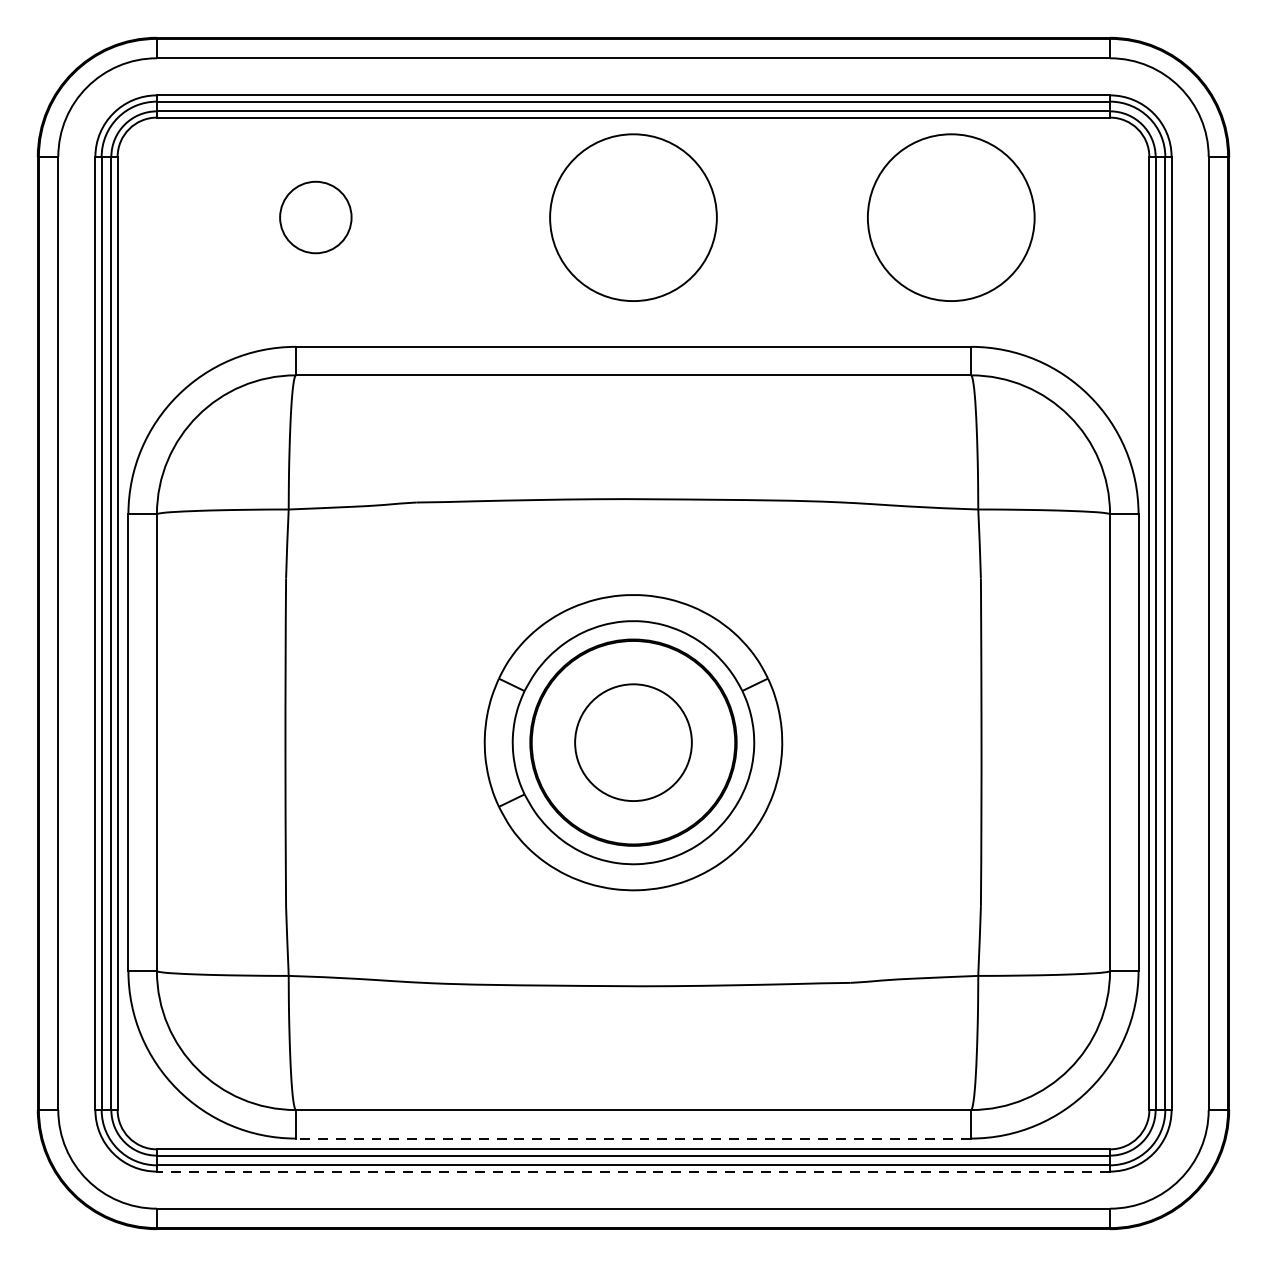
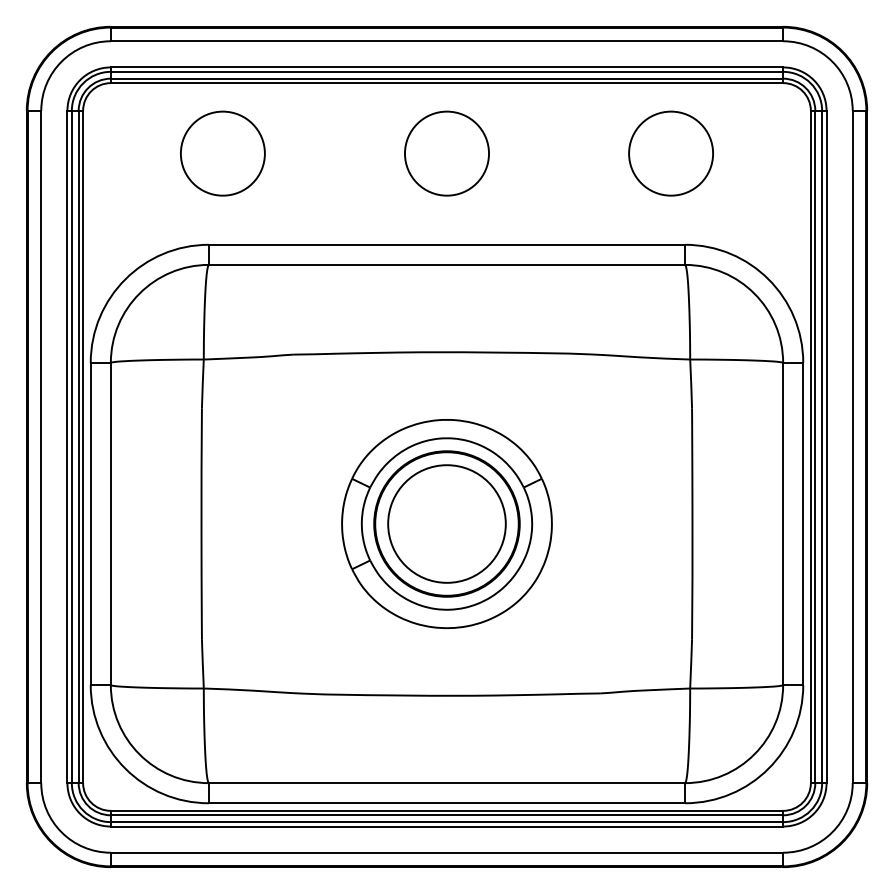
circle: (315, 217) -> (222, 153), size x1.67
circle: (632, 217) -> (446, 153), size x0.71
circle: (950, 217) -> (670, 153), size x0.71
circle: (632, 741) -> (446, 523), size x1.43
line: (632, 1138) -> (446, 803), dashed -> solid
line: (632, 1171) -> (446, 826), dashed -> solid

